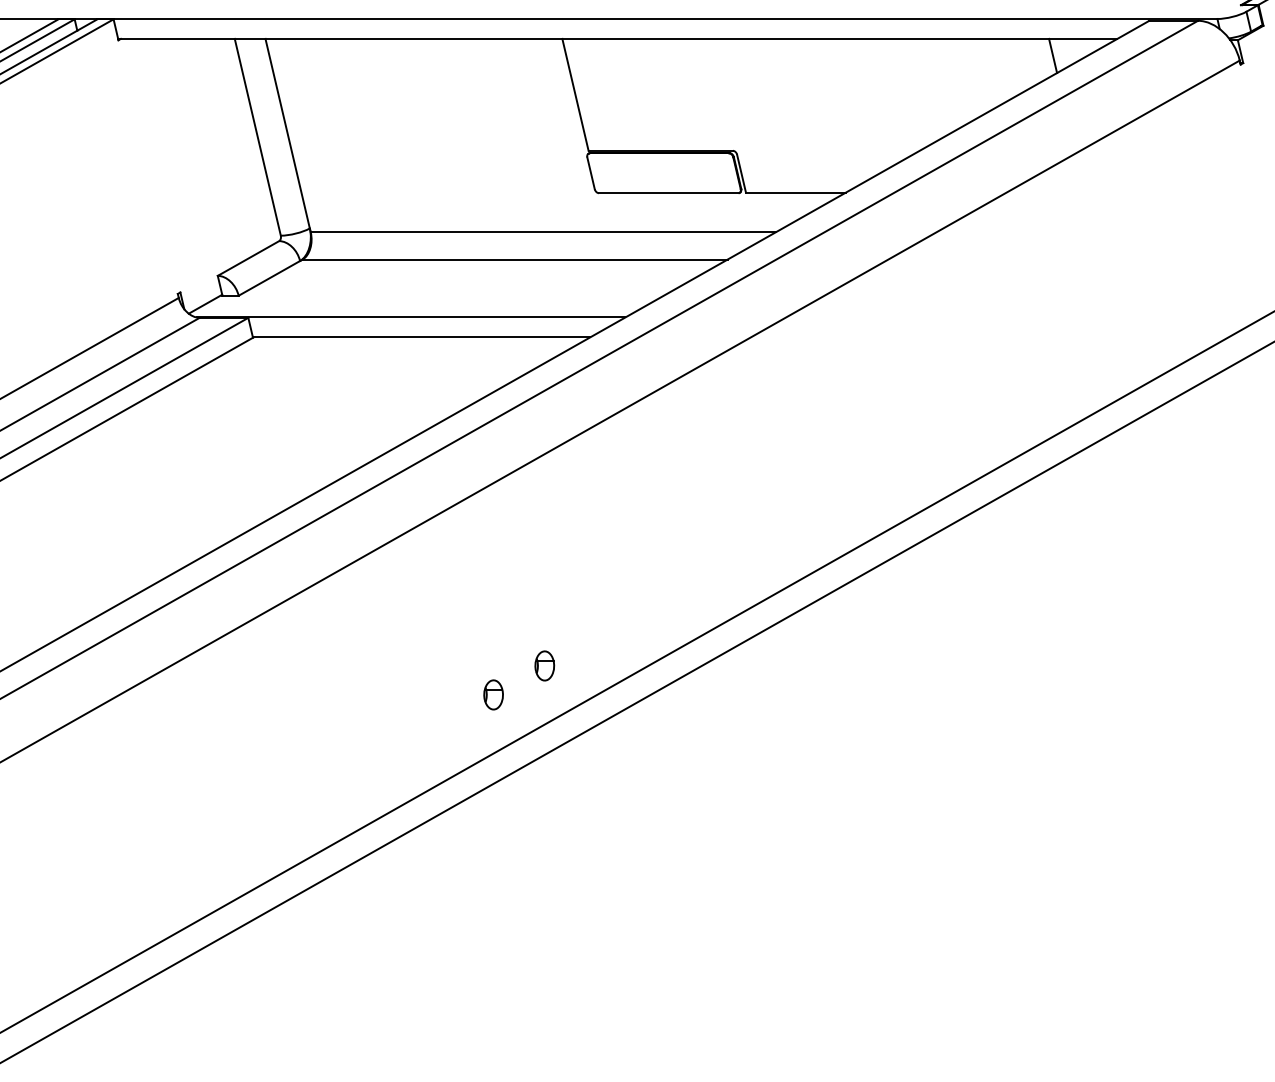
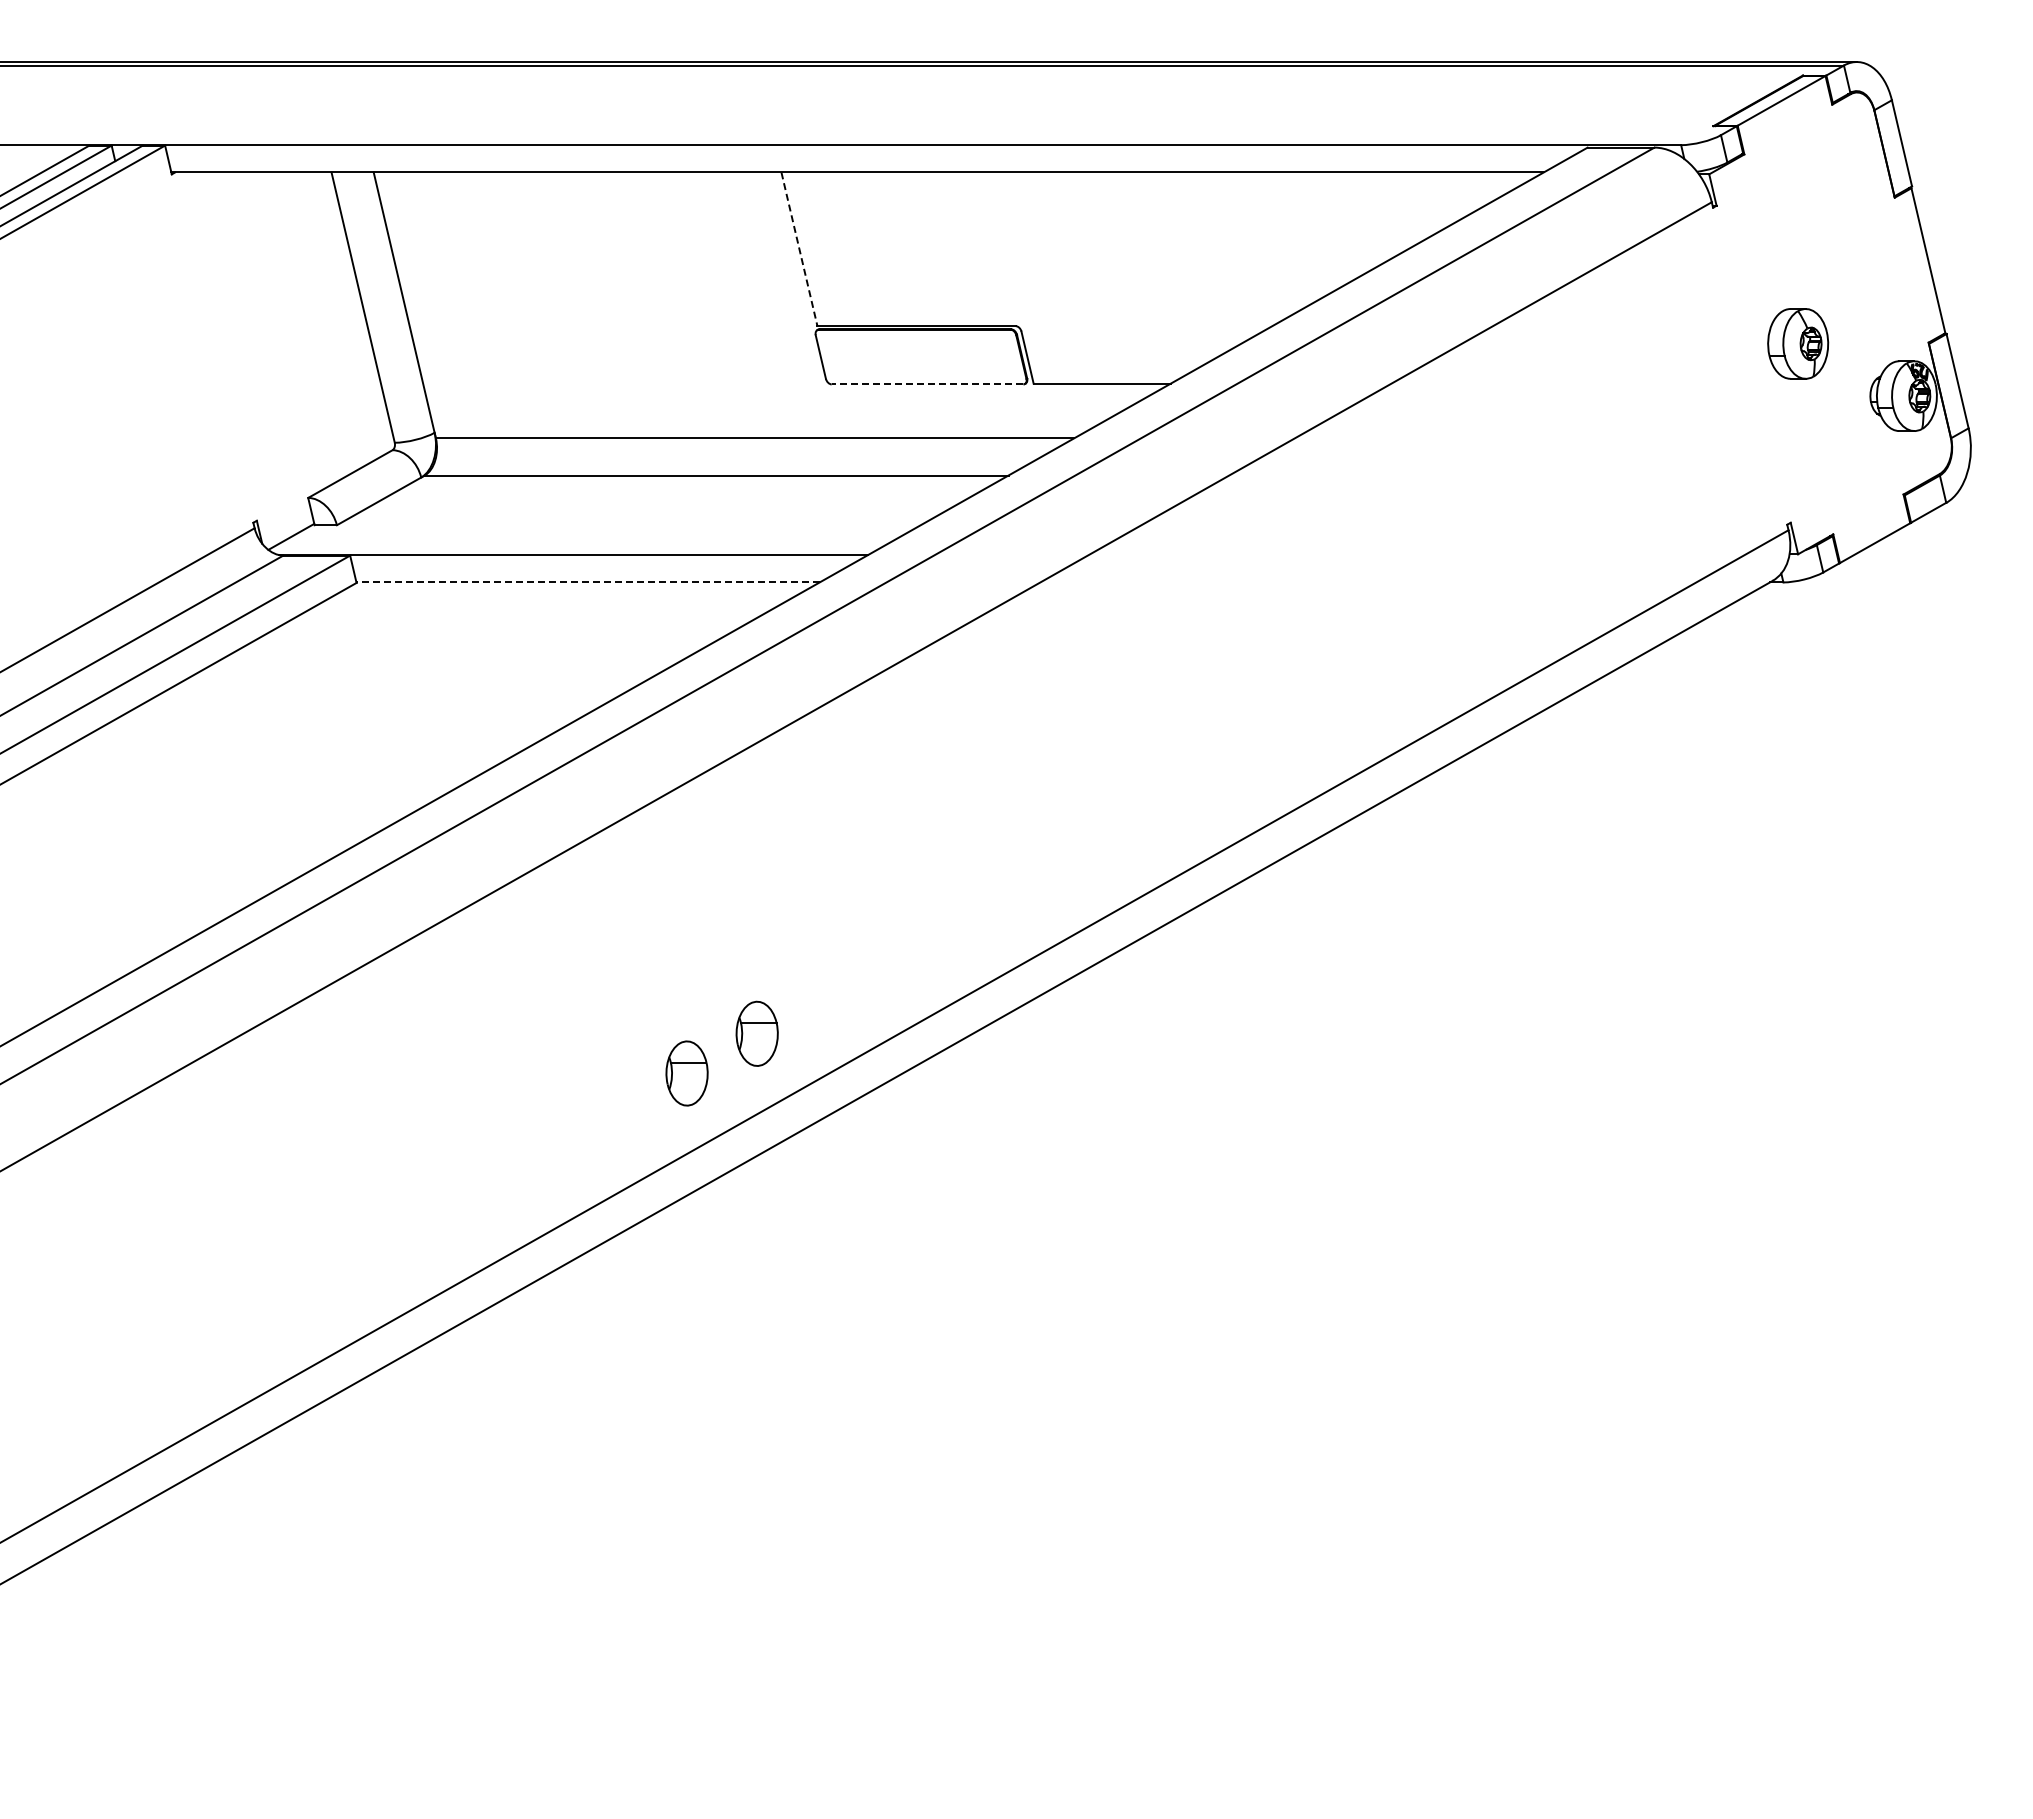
line: (1052, 55) -> (1454, 195), removed
line: (575, 94) -> (799, 249), solid -> dashed
line: (668, 193) -> (927, 384), solid -> dashed
line: (421, 337) -> (588, 582), solid -> dashed
part: (544, 665) -> (757, 1033), size x1.6
part: (493, 694) -> (686, 1073), size x1.6

